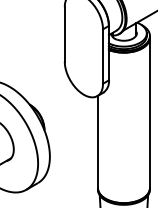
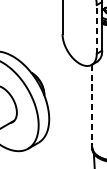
line: (103, 56) -> (97, 29), solid -> dashed
line: (97, 142) -> (91, 106), solid -> dashed

